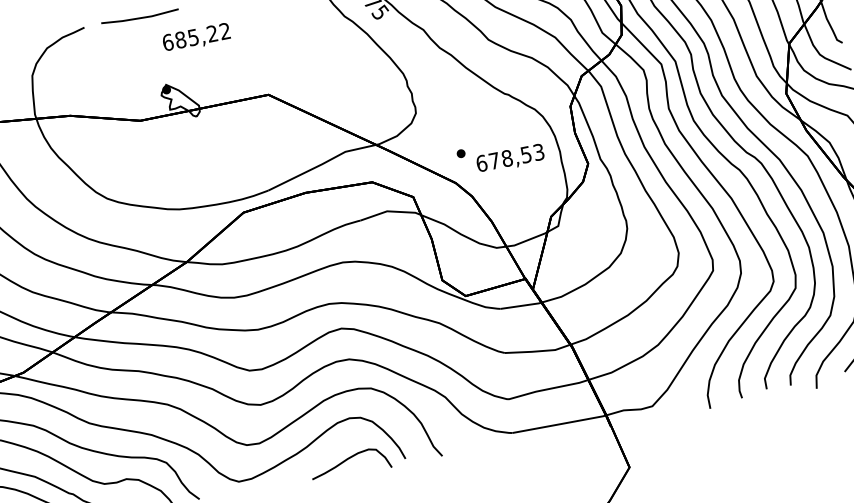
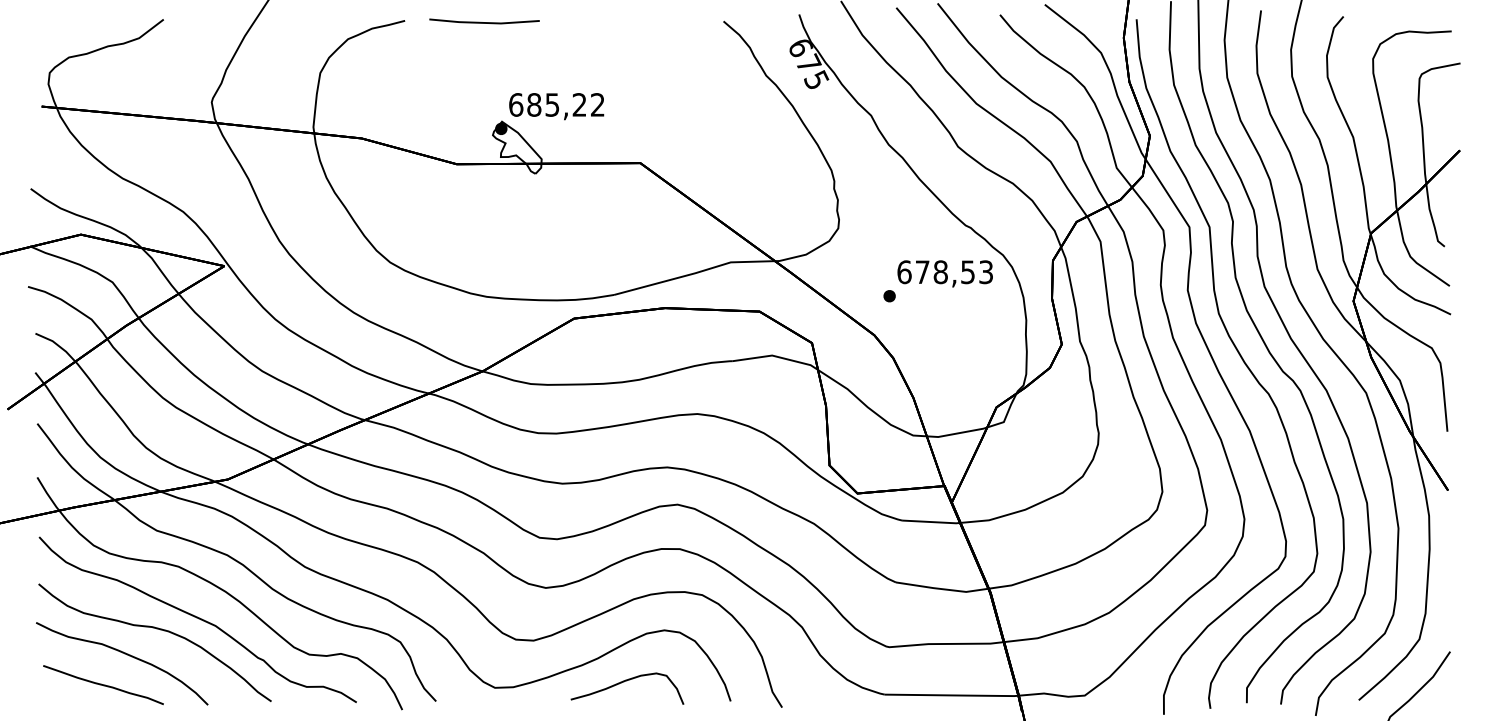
text: (196, 38) -> (556, 106), moved
text: (509, 158) -> (944, 273), moved
curve: (347, 460) -> (624, 682), moved

